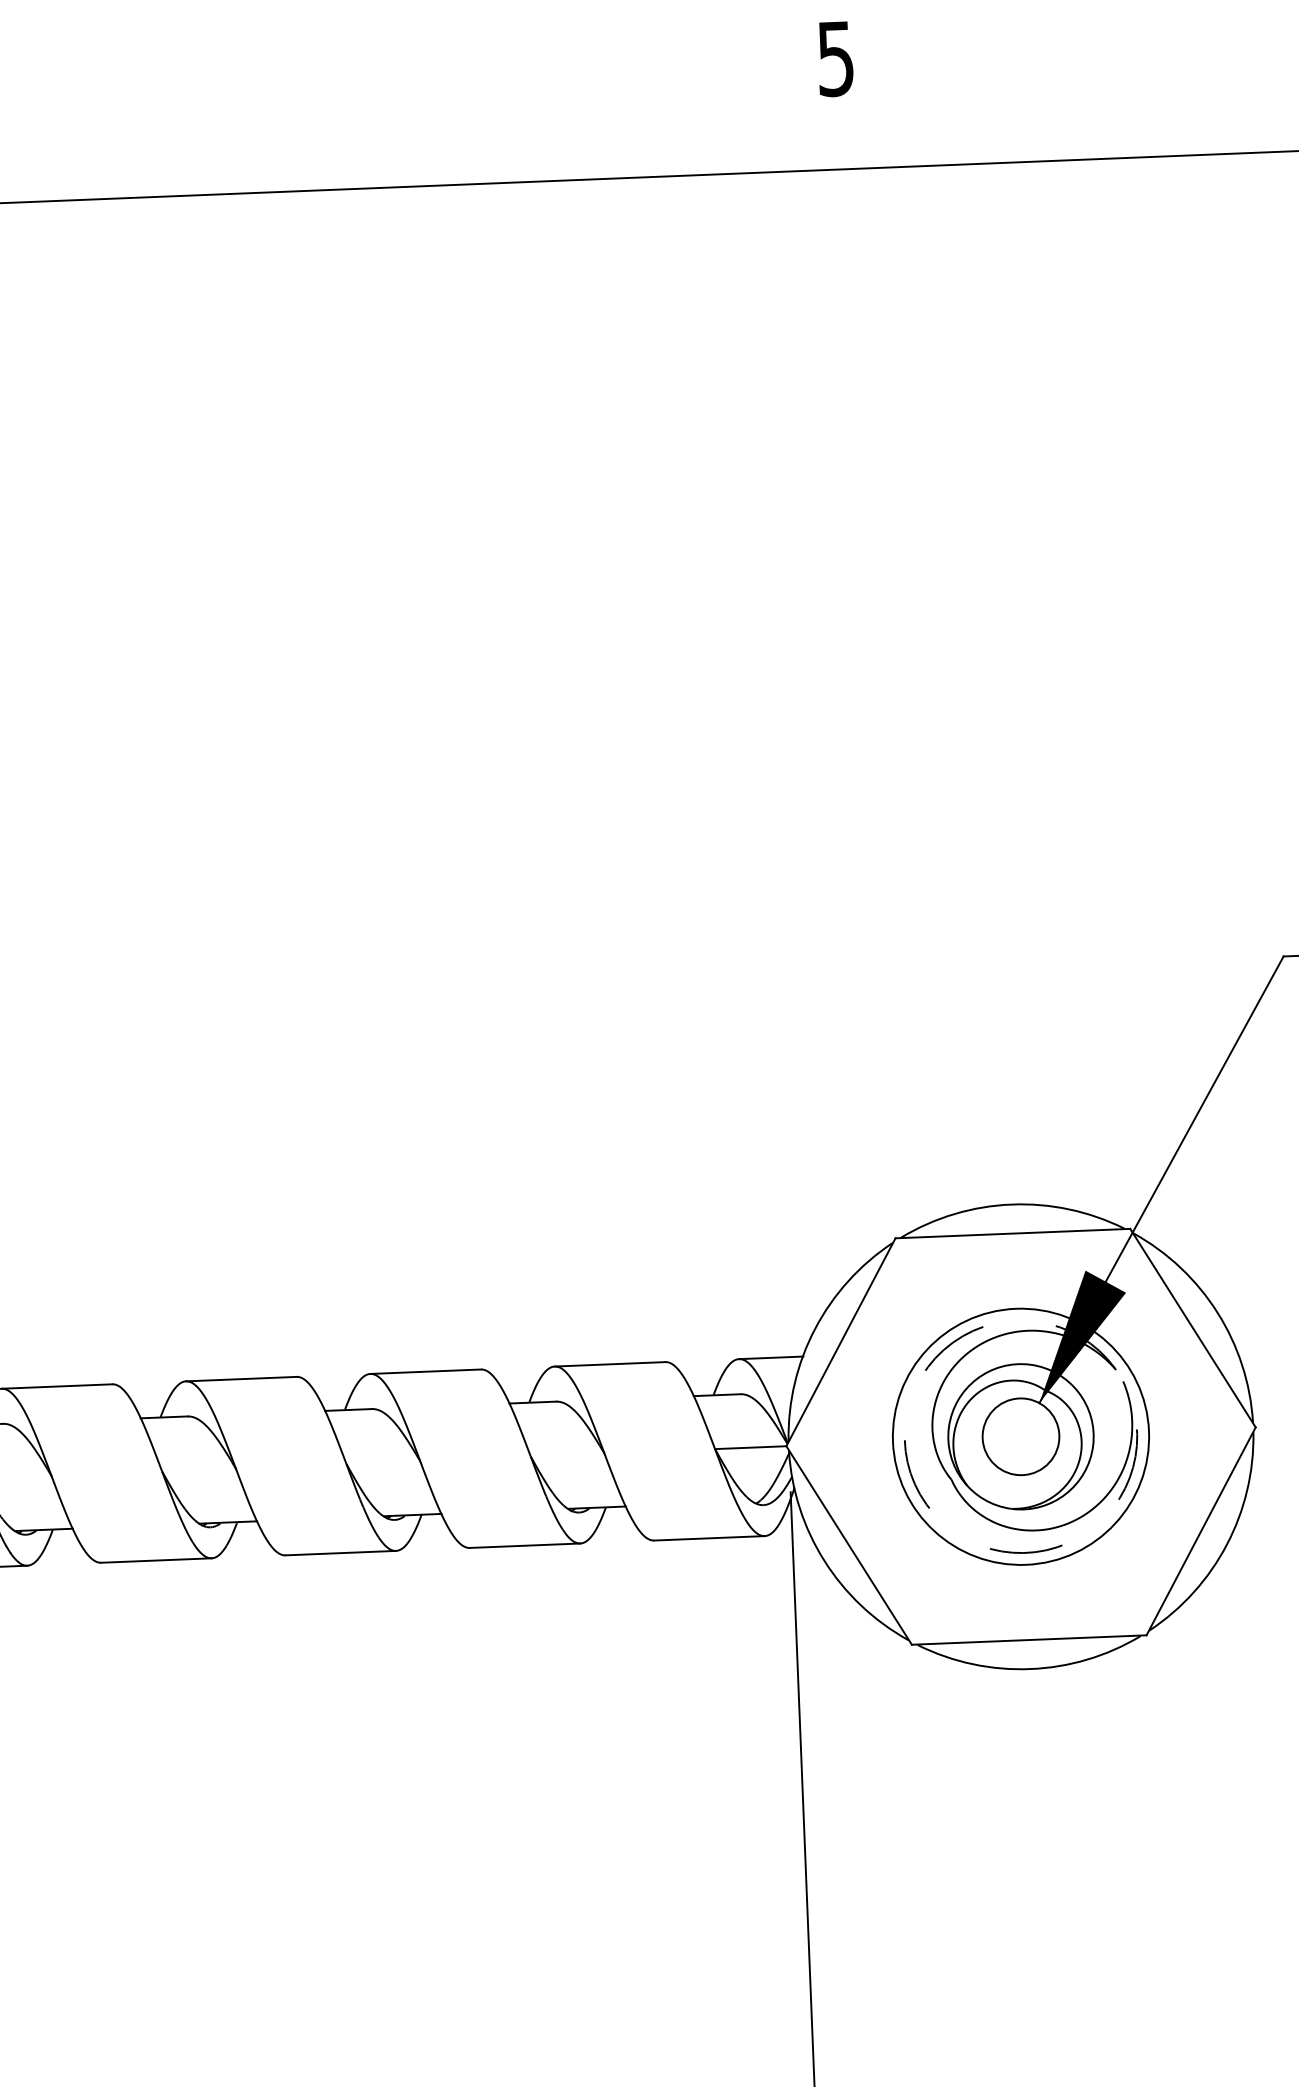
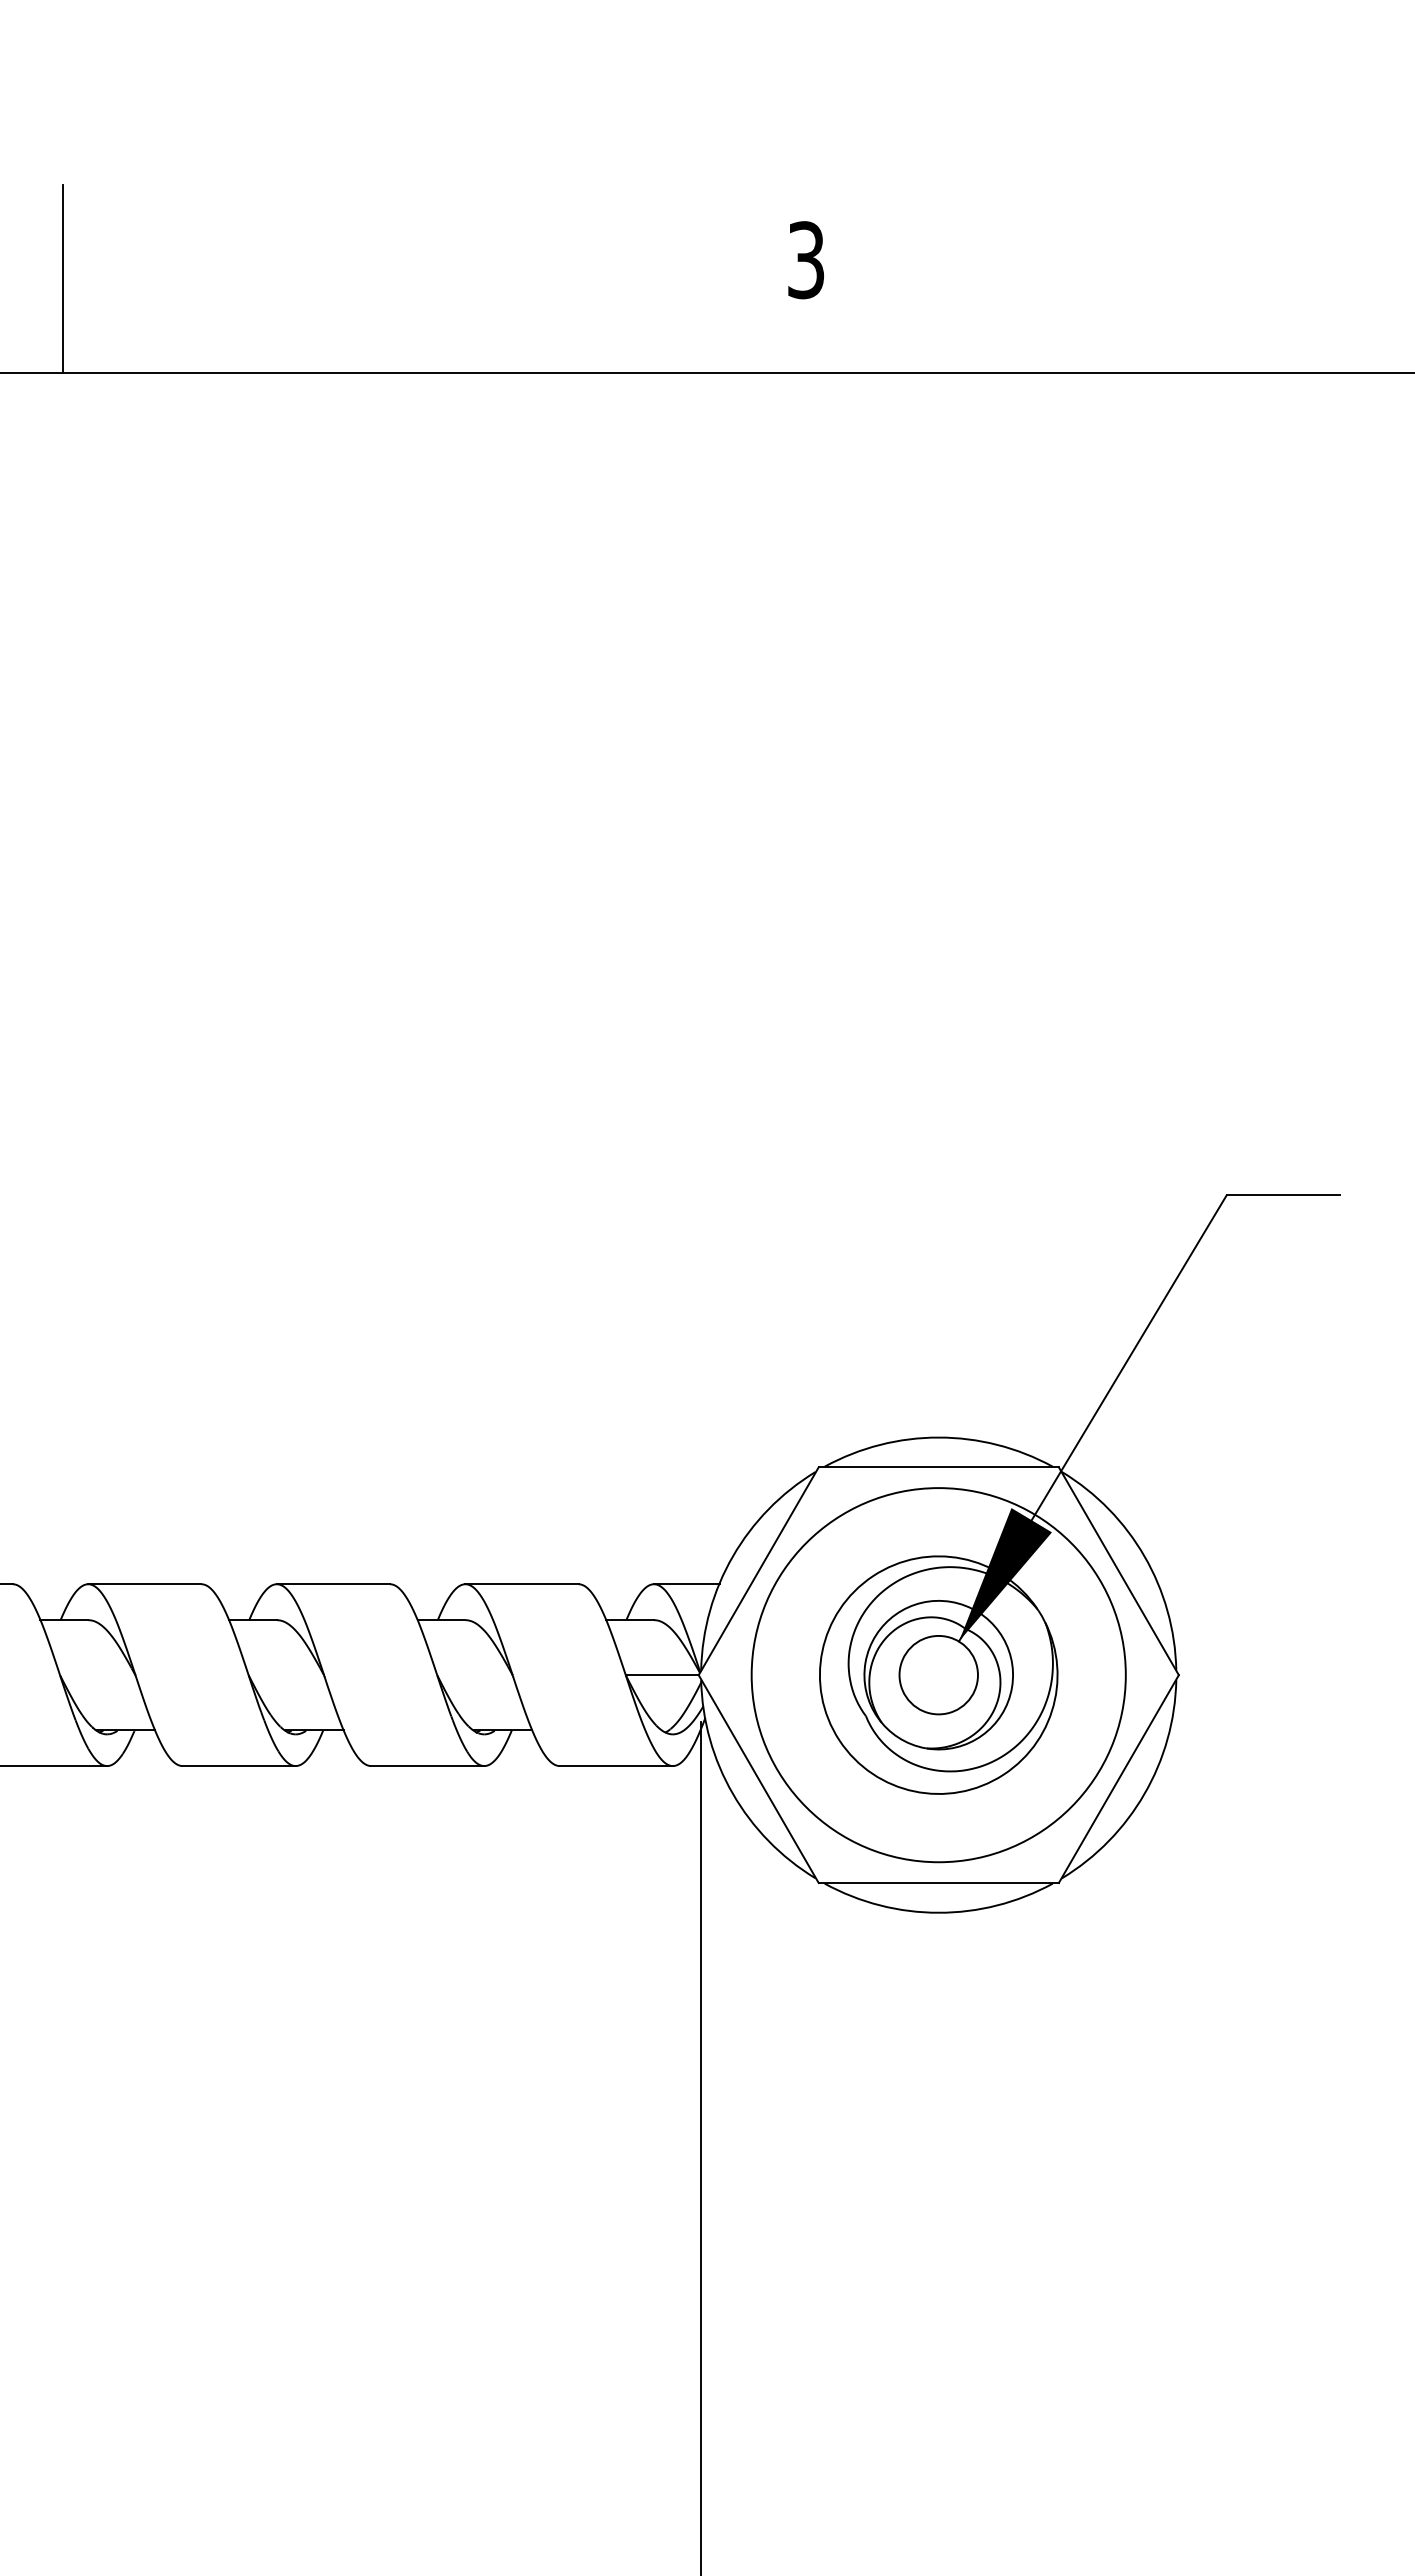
text: (836, 58) -> (806, 259), 5 -> 3
line: (110, 105) -> (63, 278), added
circle: (1020, 1437) -> (938, 1675), size x1.43
arc: (926, 1504) -> (839, 1740), dashed -> solid

